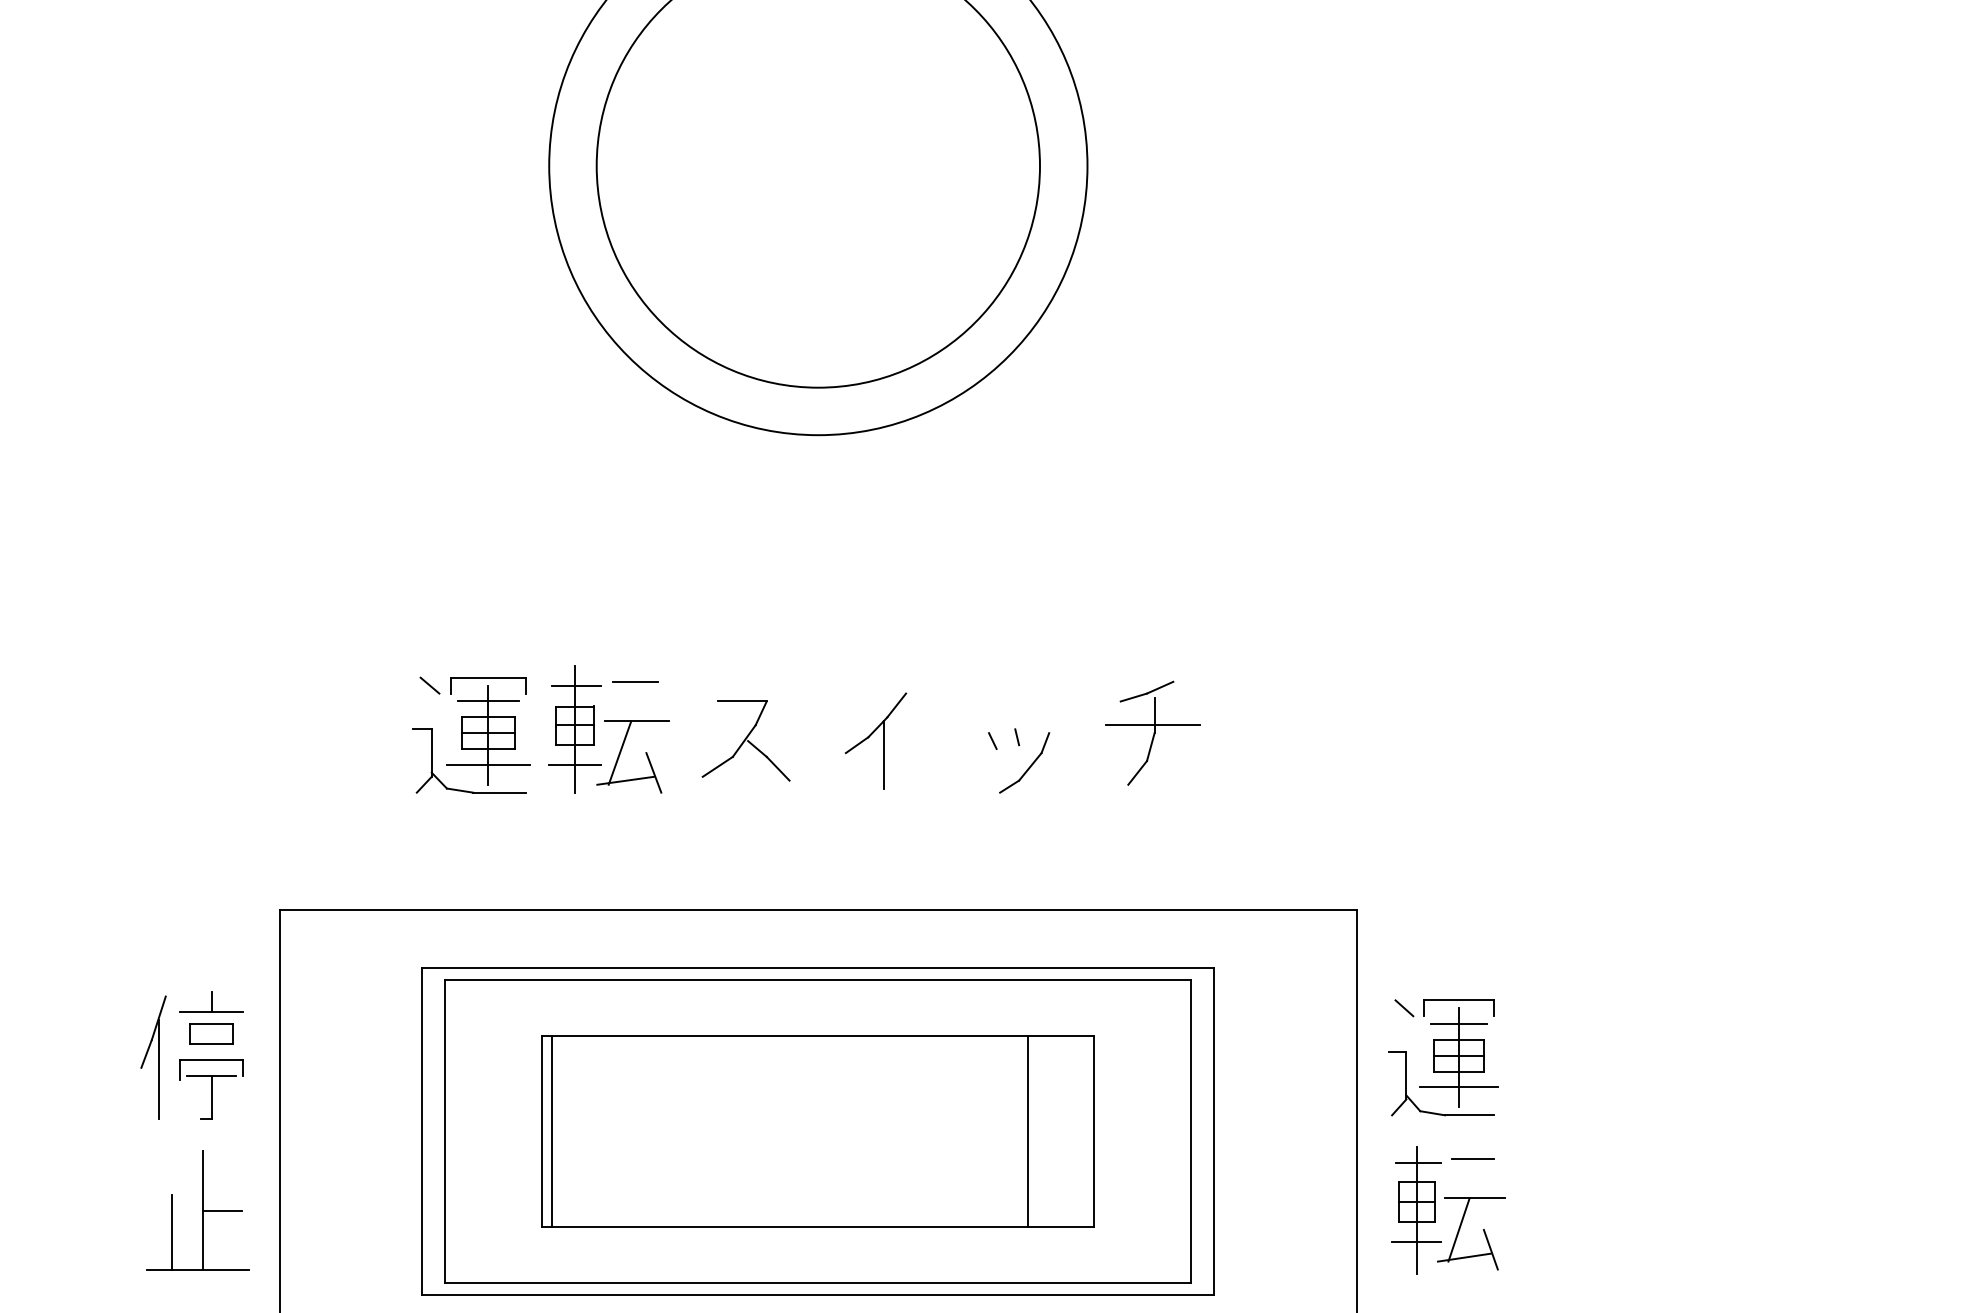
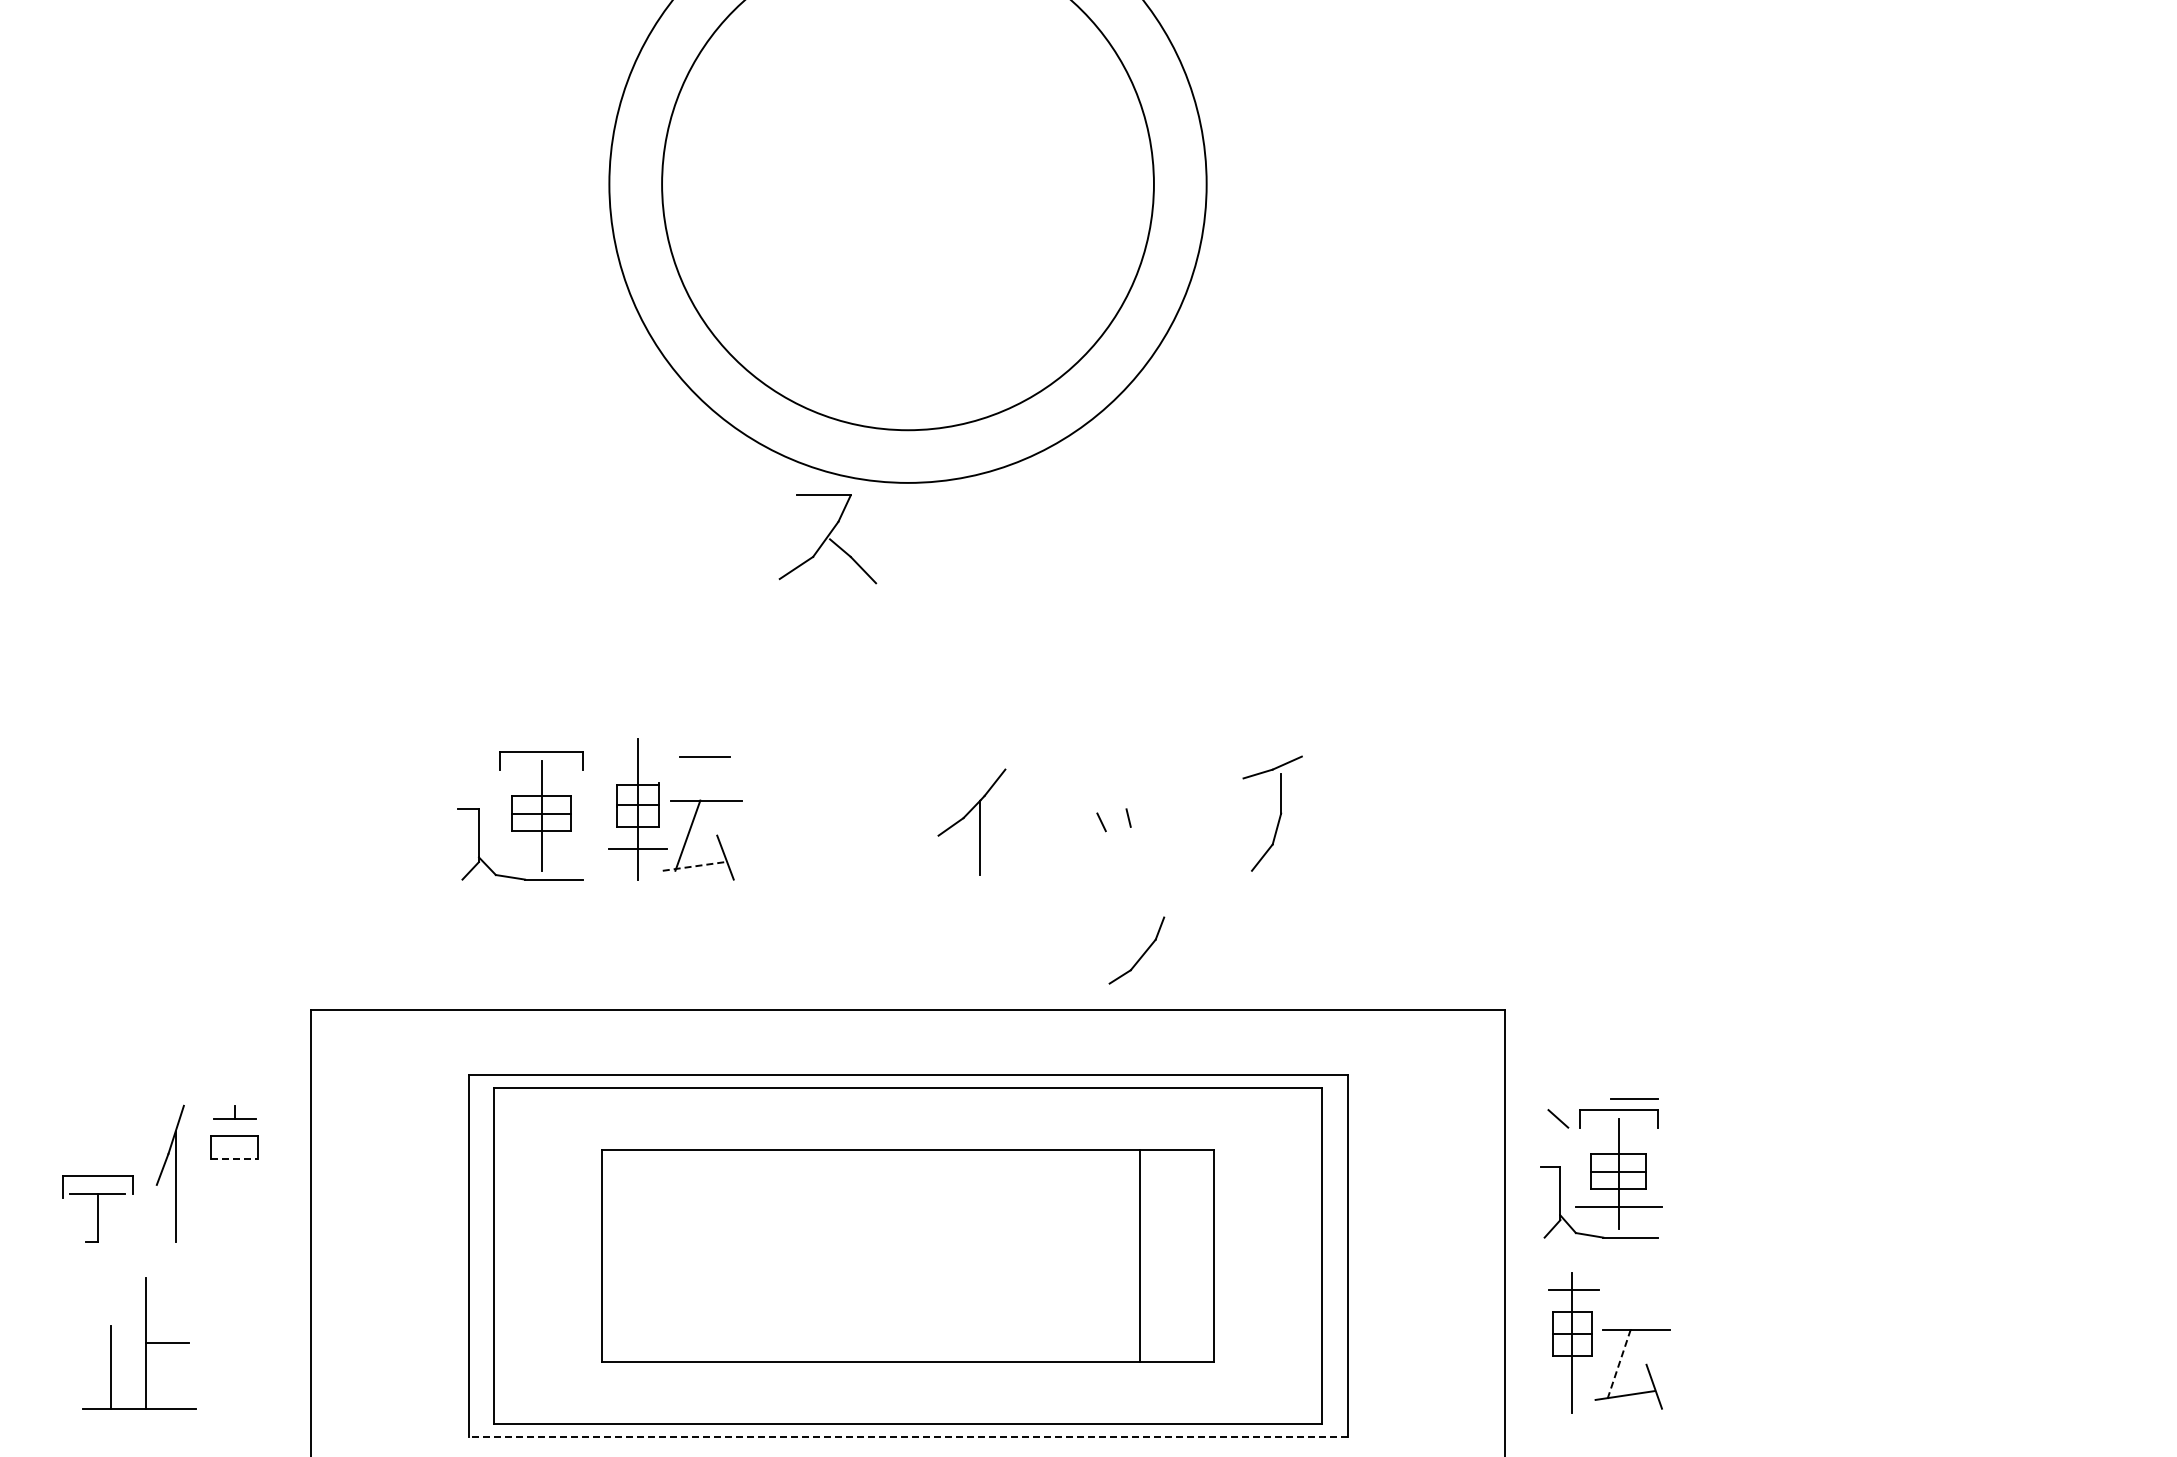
line: (429, 685) -> (476, 760), removed
line: (576, 685) -> (639, 760), removed
line: (488, 701) -> (541, 778), removed
line: (1152, 724) -> (1278, 804), removed
part: (745, 741) -> (827, 539), moved
line: (488, 764) -> (541, 848), removed
part: (1028, 767) -> (1141, 955), moved
line: (625, 780) -> (694, 866), solid -> dashed
part: (211, 1001) -> (234, 1111), size x0.6
line: (1458, 1024) -> (1618, 1136), removed
line: (211, 1044) -> (234, 1158), solid -> dashed
part: (211, 1089) -> (97, 1208), moved
line: (552, 1131) -> (612, 1255), removed
line: (1473, 1158) -> (1634, 1098), moved
part: (197, 1210) -> (139, 1343), moved
line: (1458, 1230) -> (1618, 1365), solid -> dashed
line: (1417, 1242) -> (1572, 1378), removed
line: (818, 1294) -> (908, 1436), solid -> dashed

